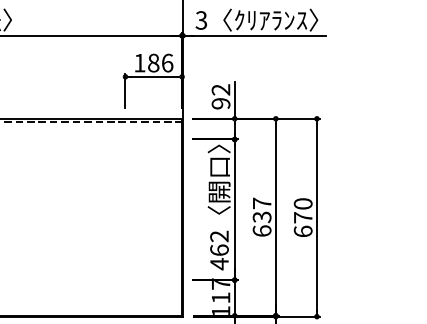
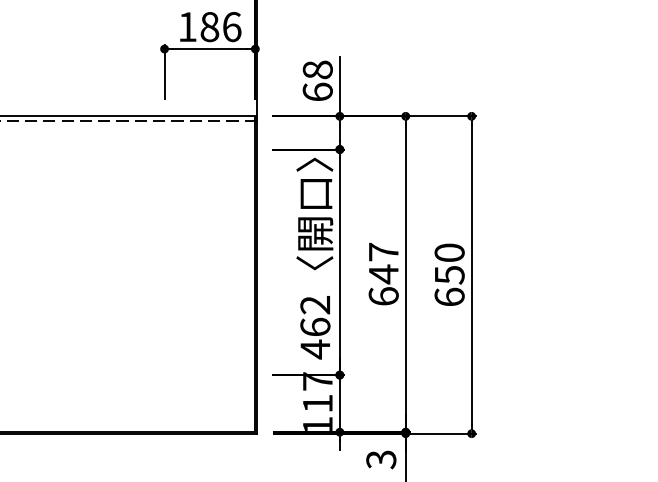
text: (220, 96) -> (316, 80), 92 -> 68
text: (261, 217) -> (382, 274), 637 -> 647
text: (303, 217) -> (450, 274), 670 -> 650

